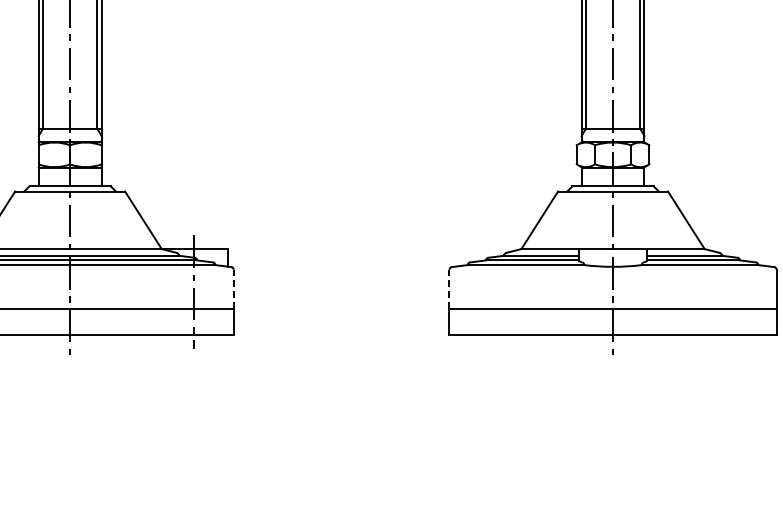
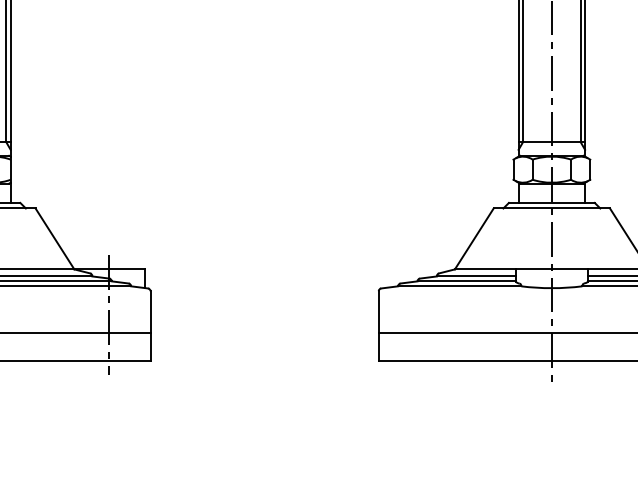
line: (233, 289) -> (150, 312), dashed -> solid
line: (449, 289) -> (378, 312), dashed -> solid

